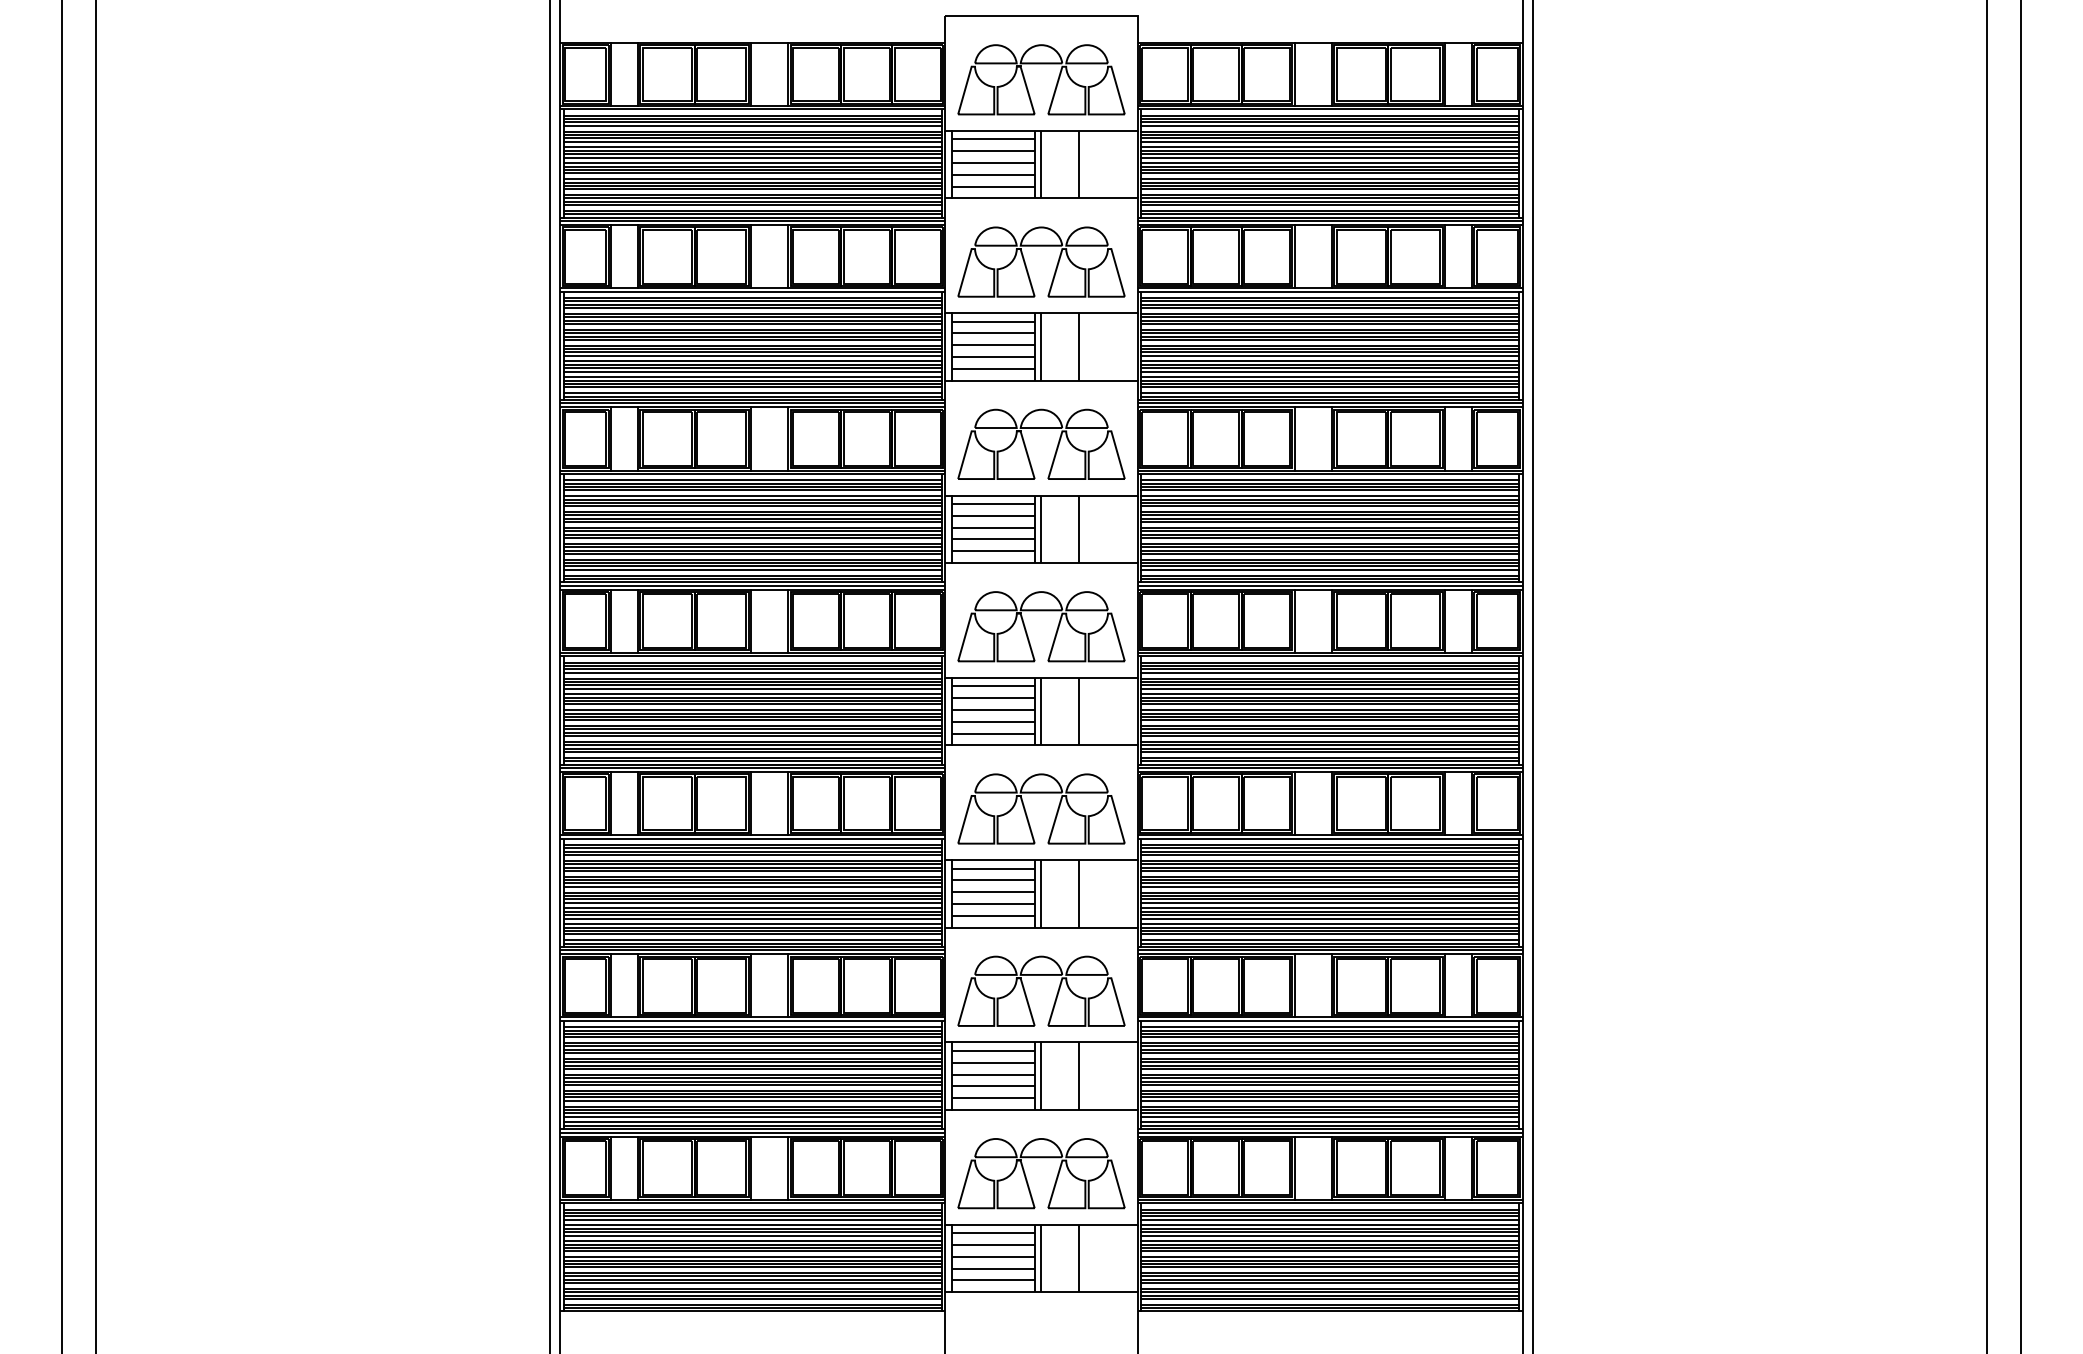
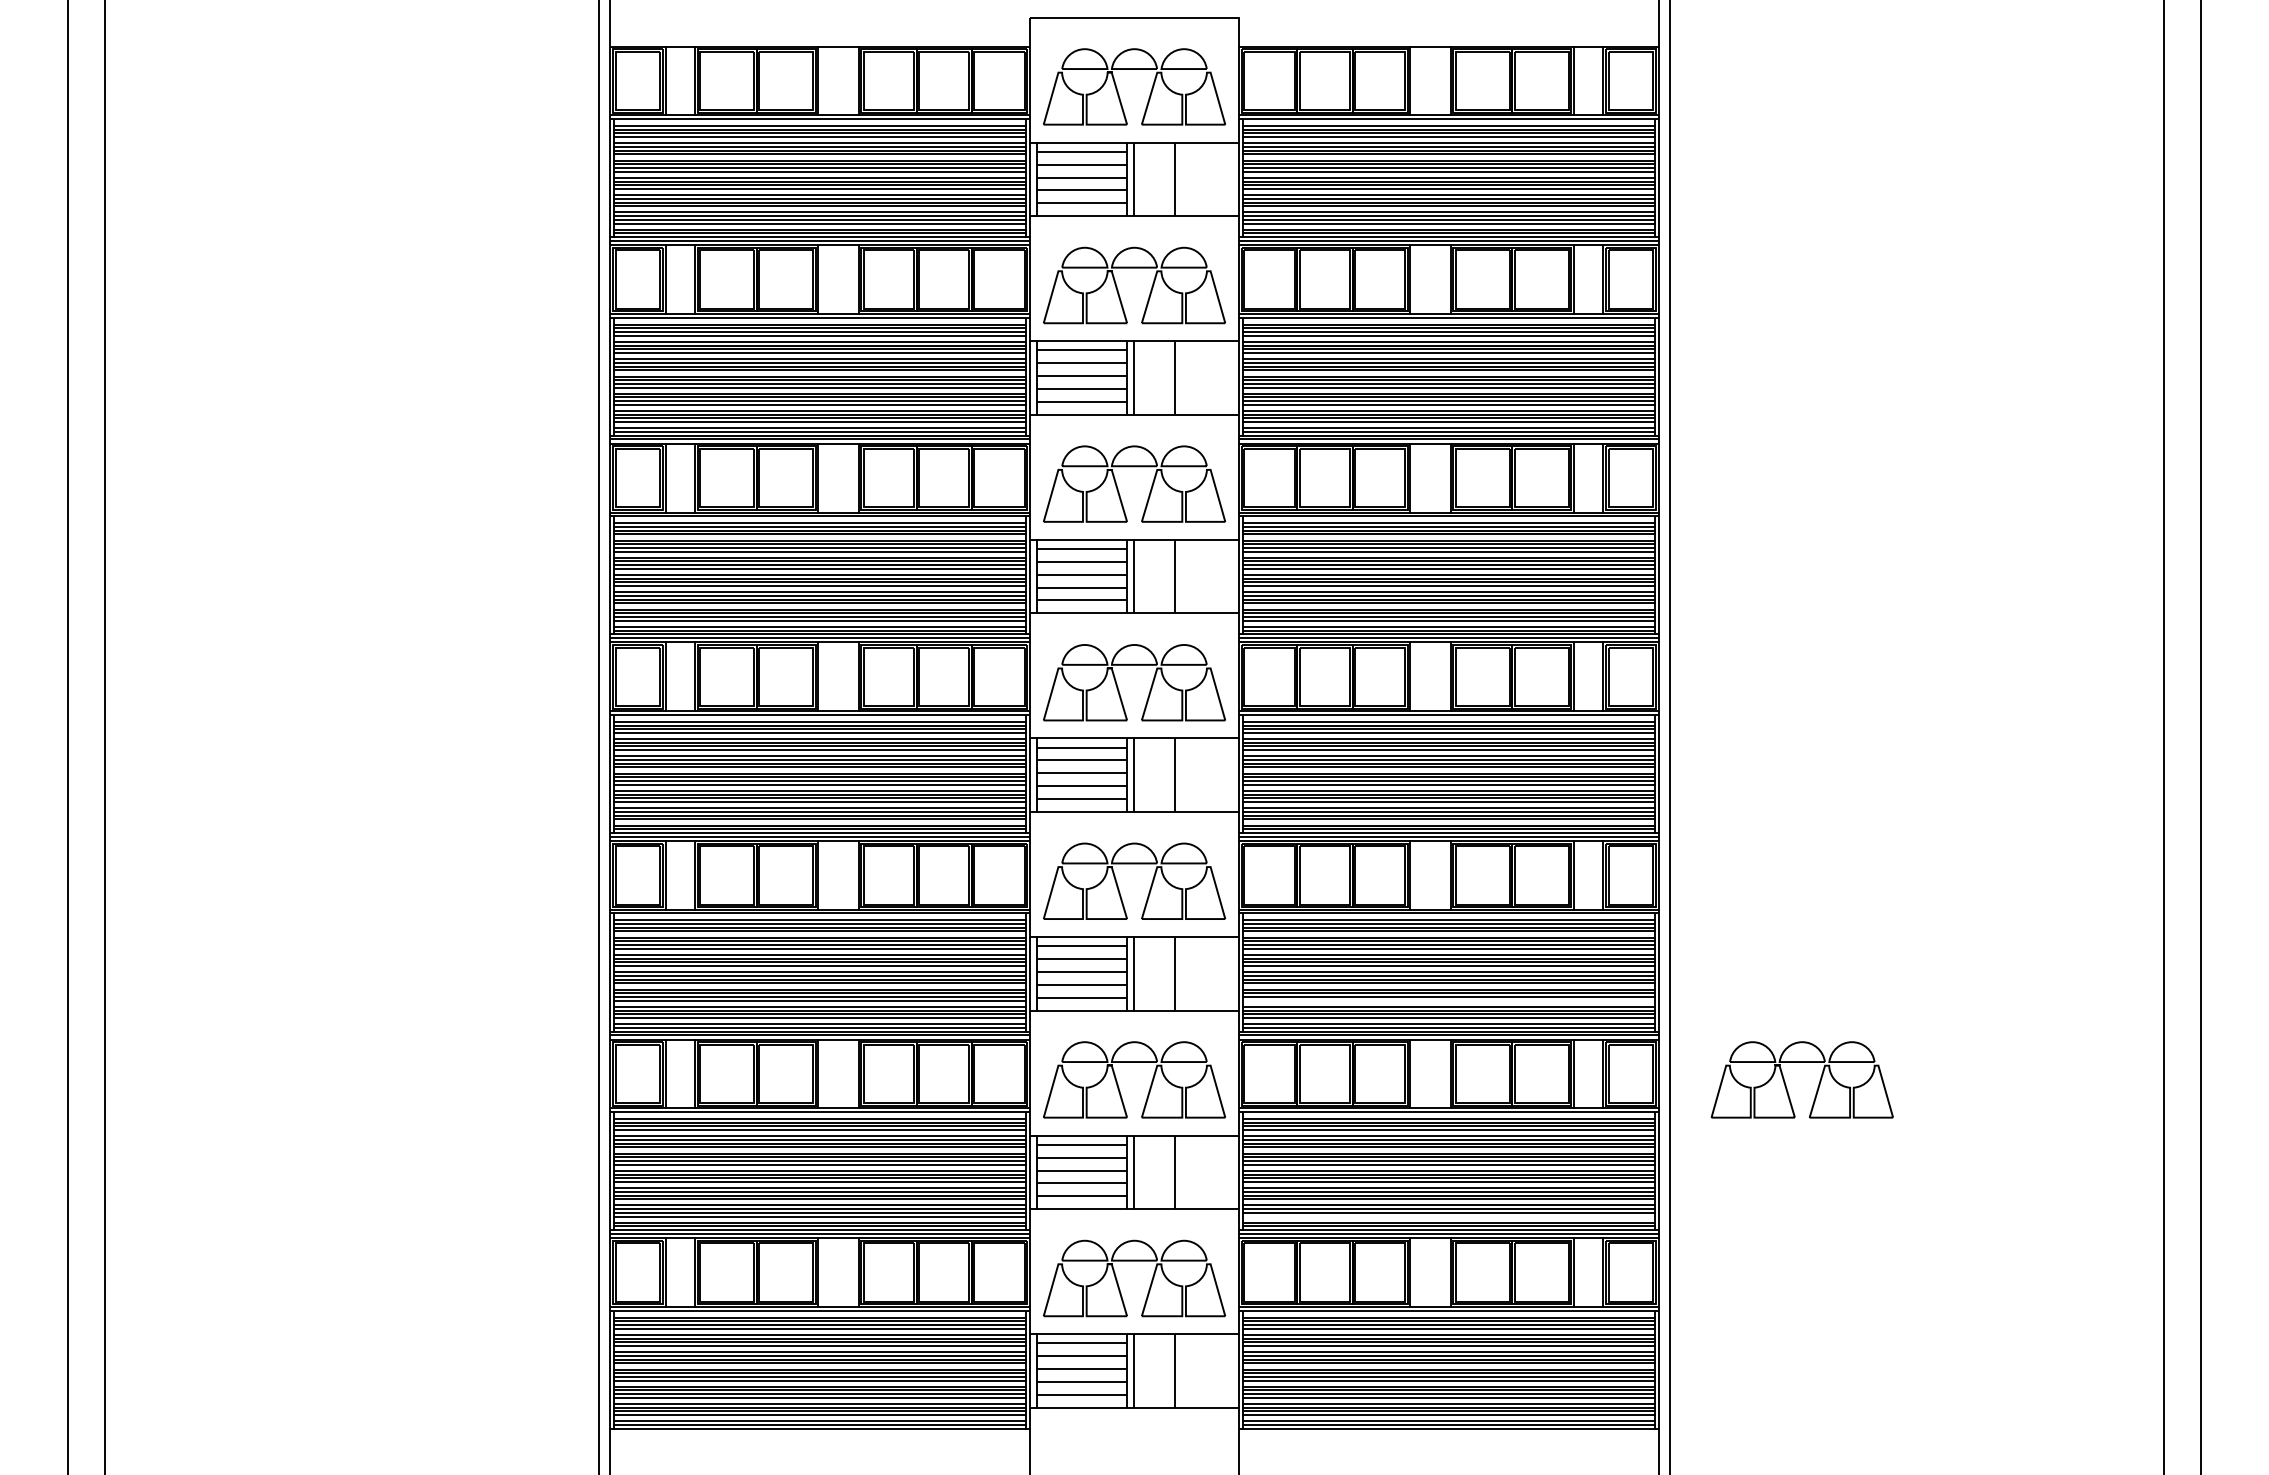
line: (1330, 918) -> (1449, 1000), removed
part: (1654, 975) -> (1802, 1062), added
line: (1330, 1116) -> (1449, 1216), removed

